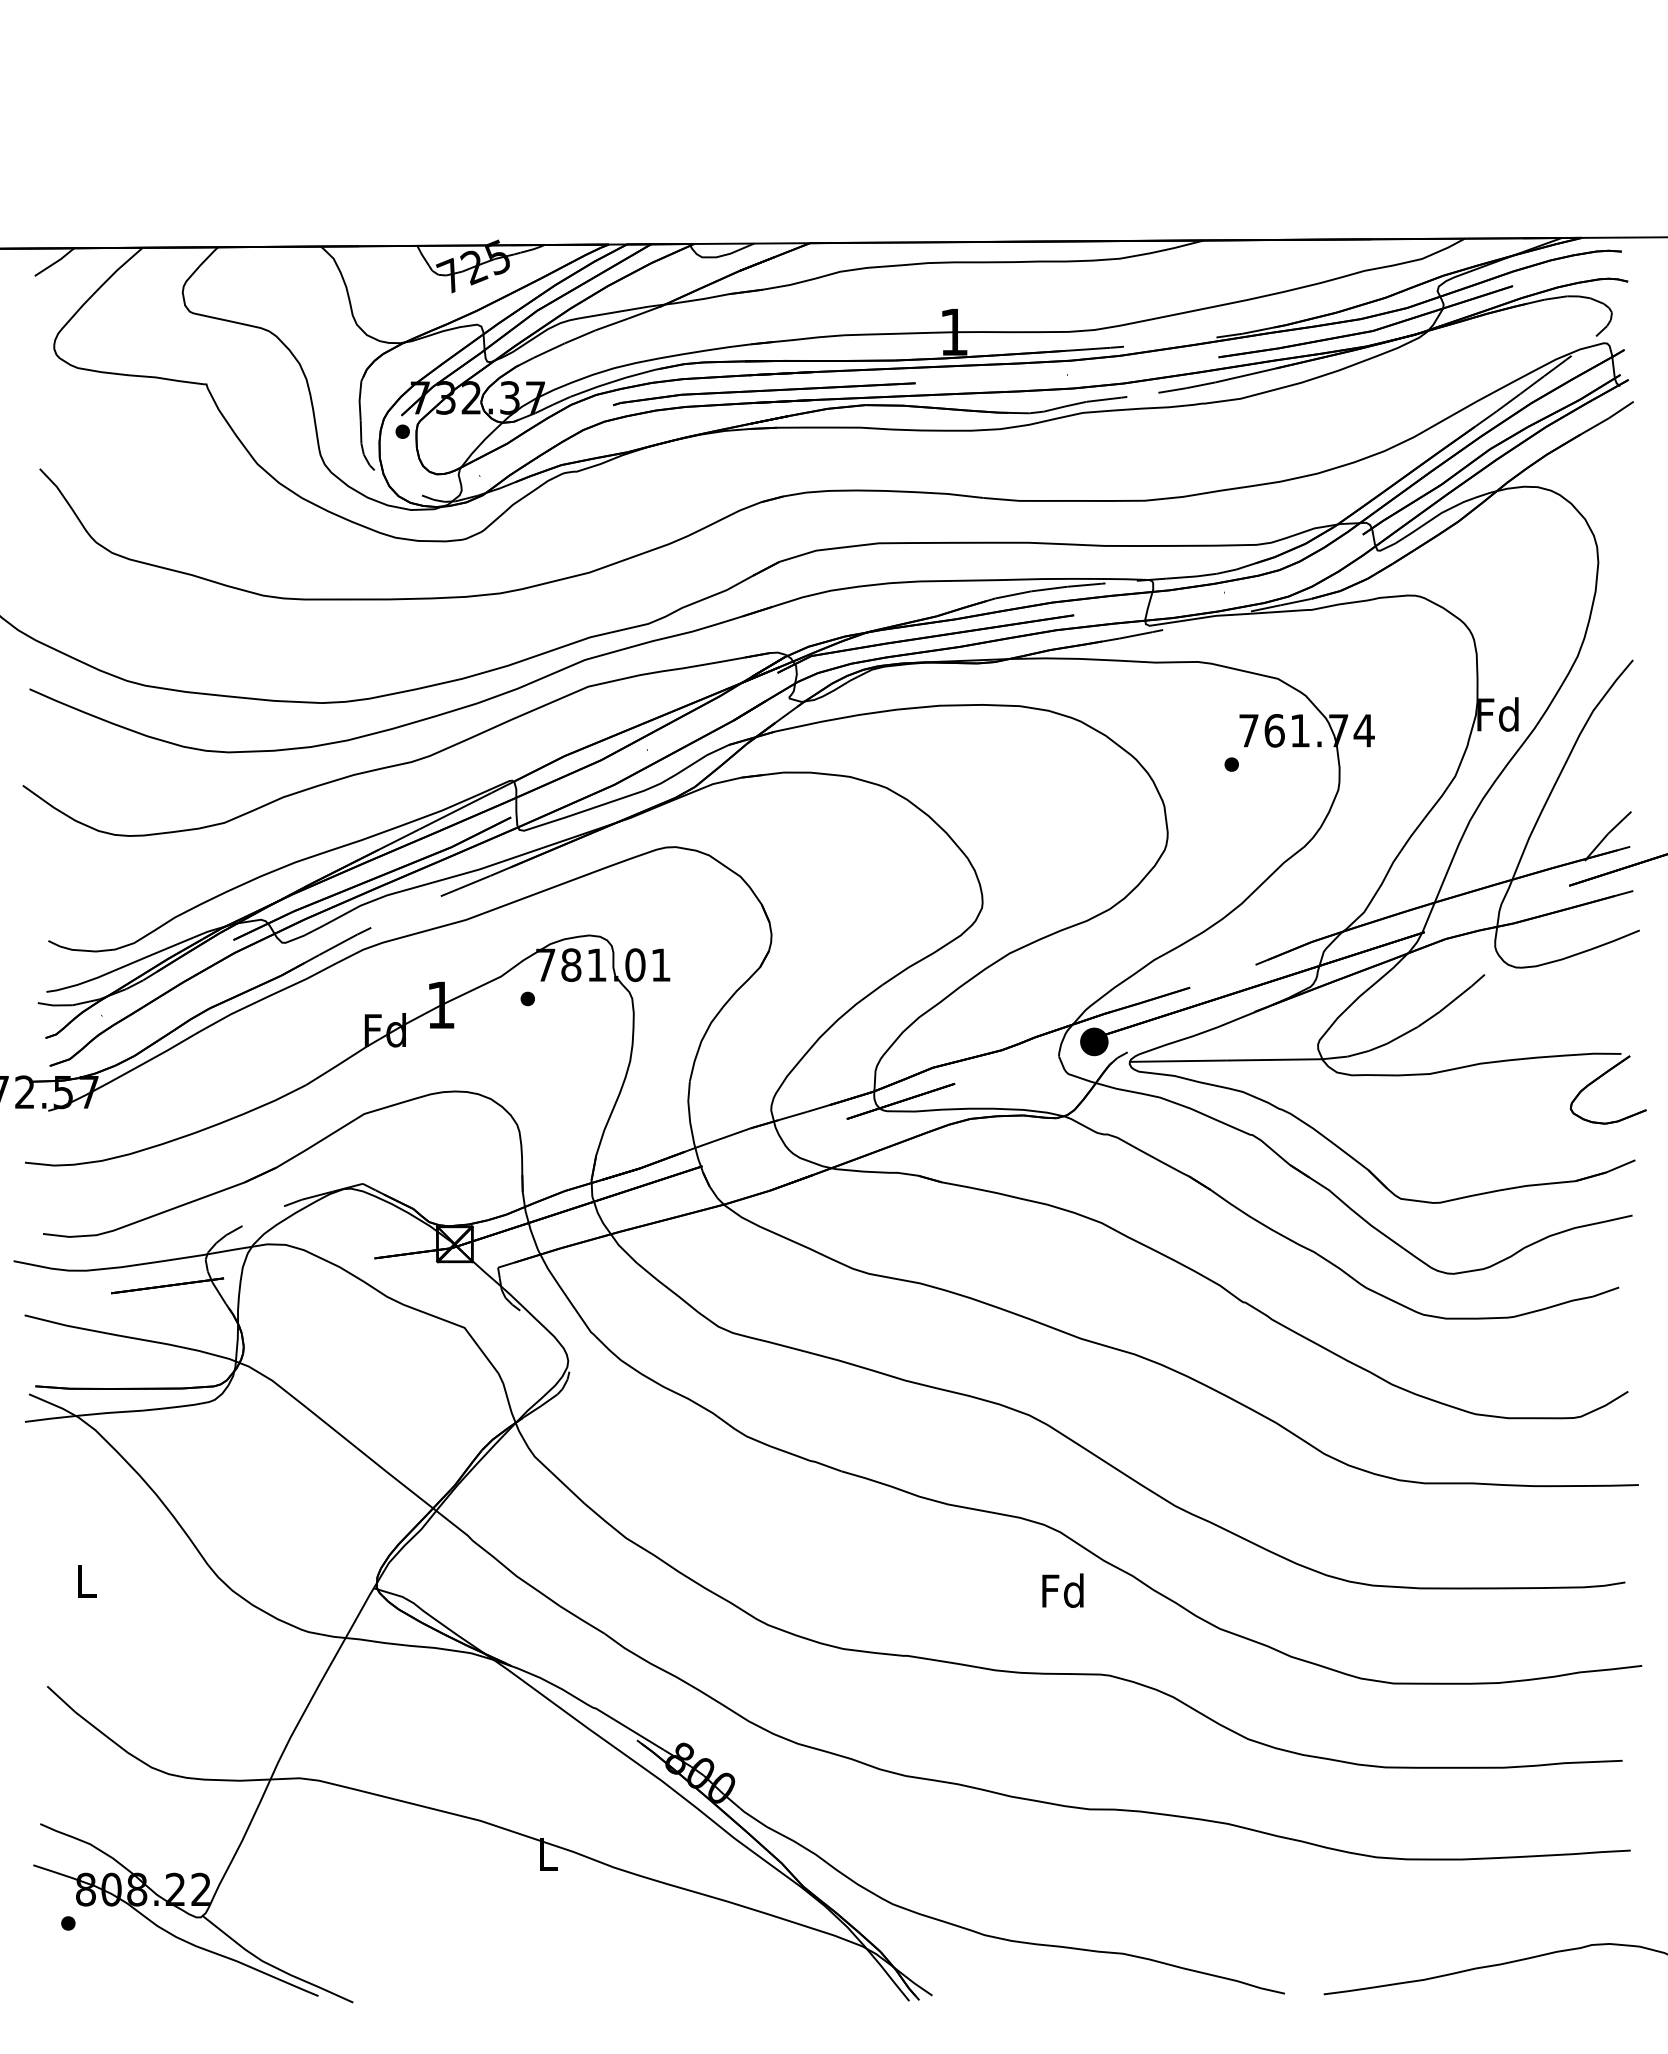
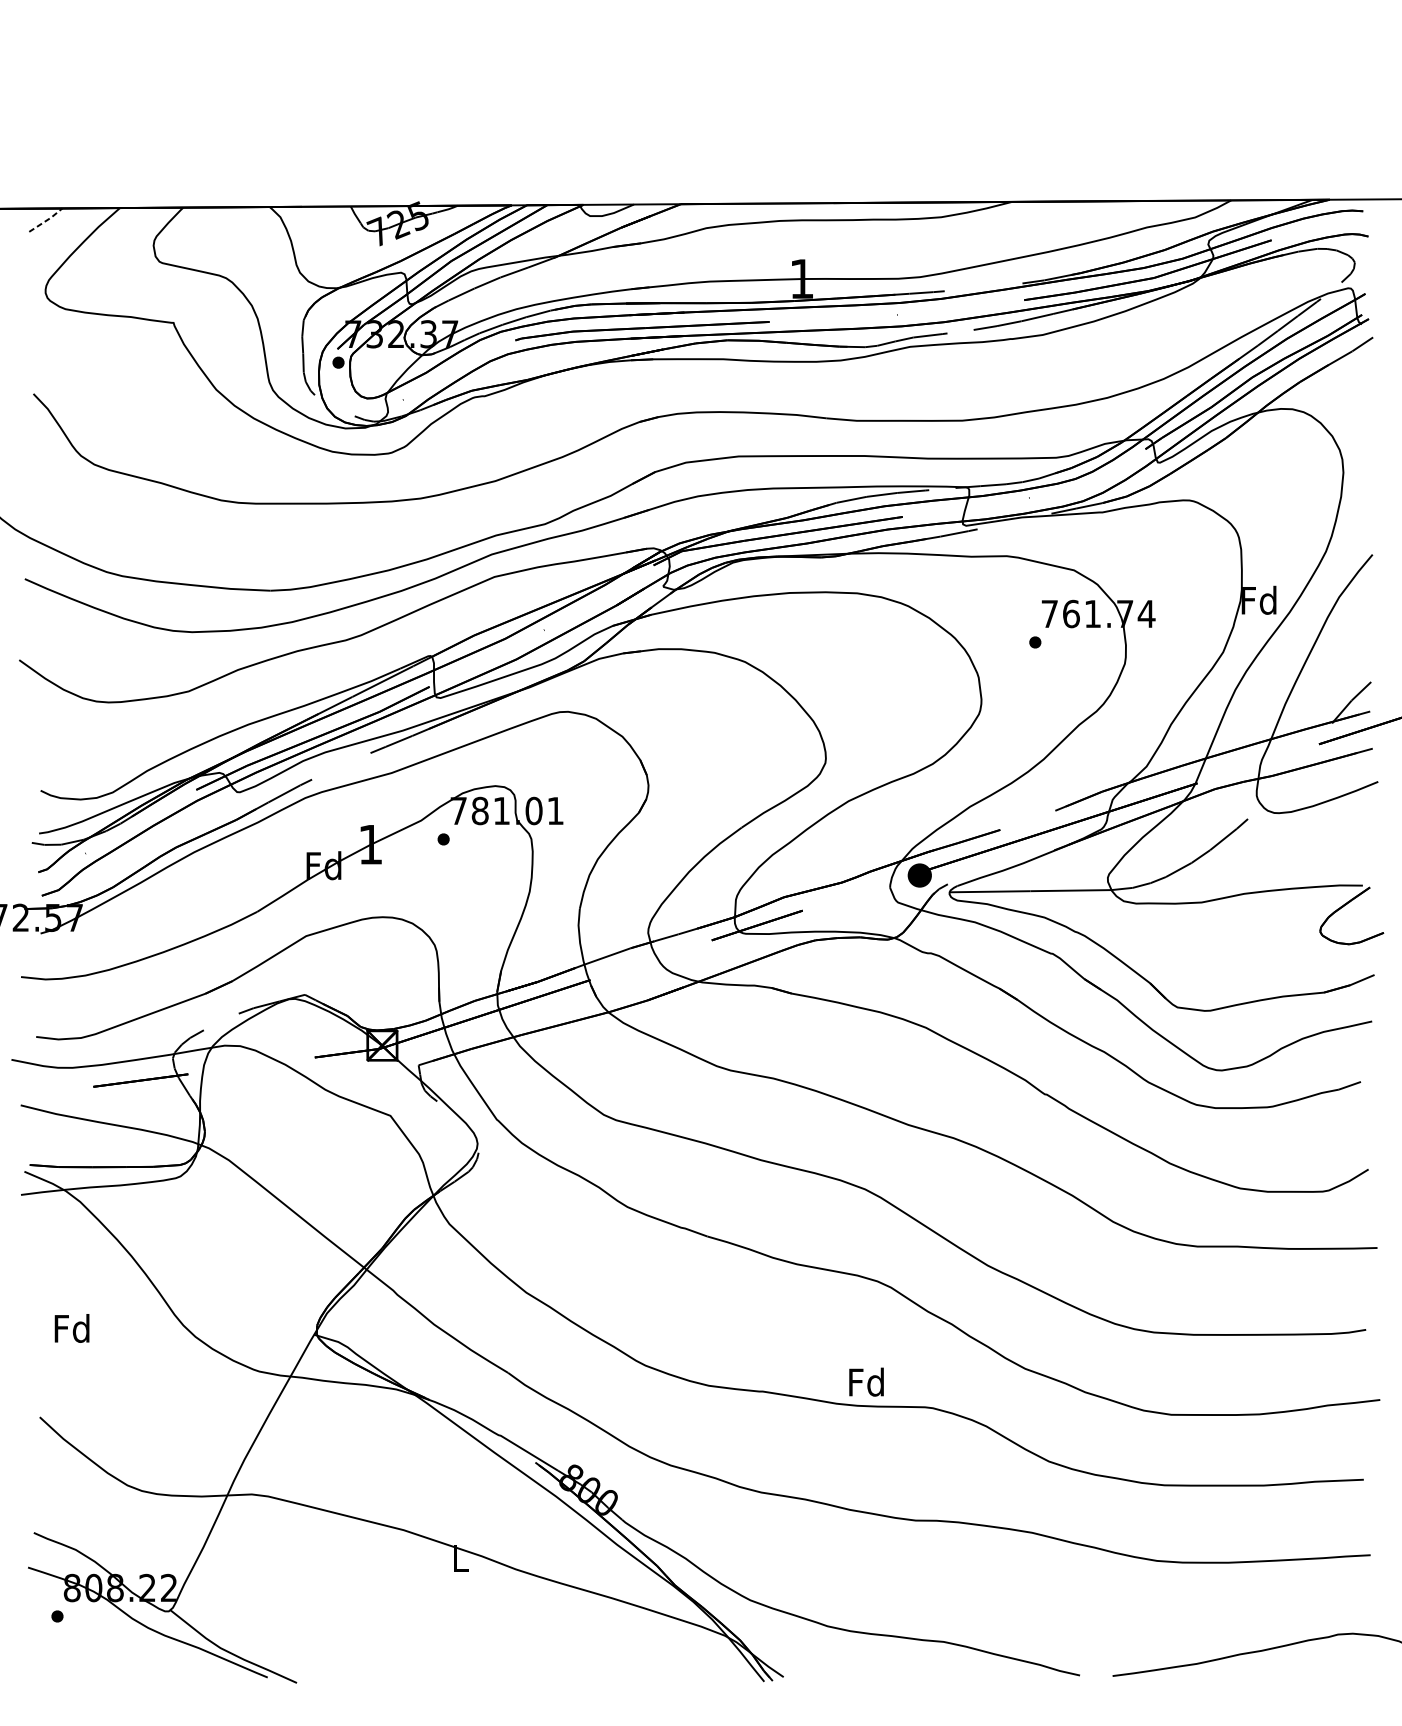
line: (56, 262) -> (47, 220), solid -> dashed
text: (85, 1580) -> (71, 1328), L -> Fd
text: (1062, 1590) -> (866, 1382), moved

